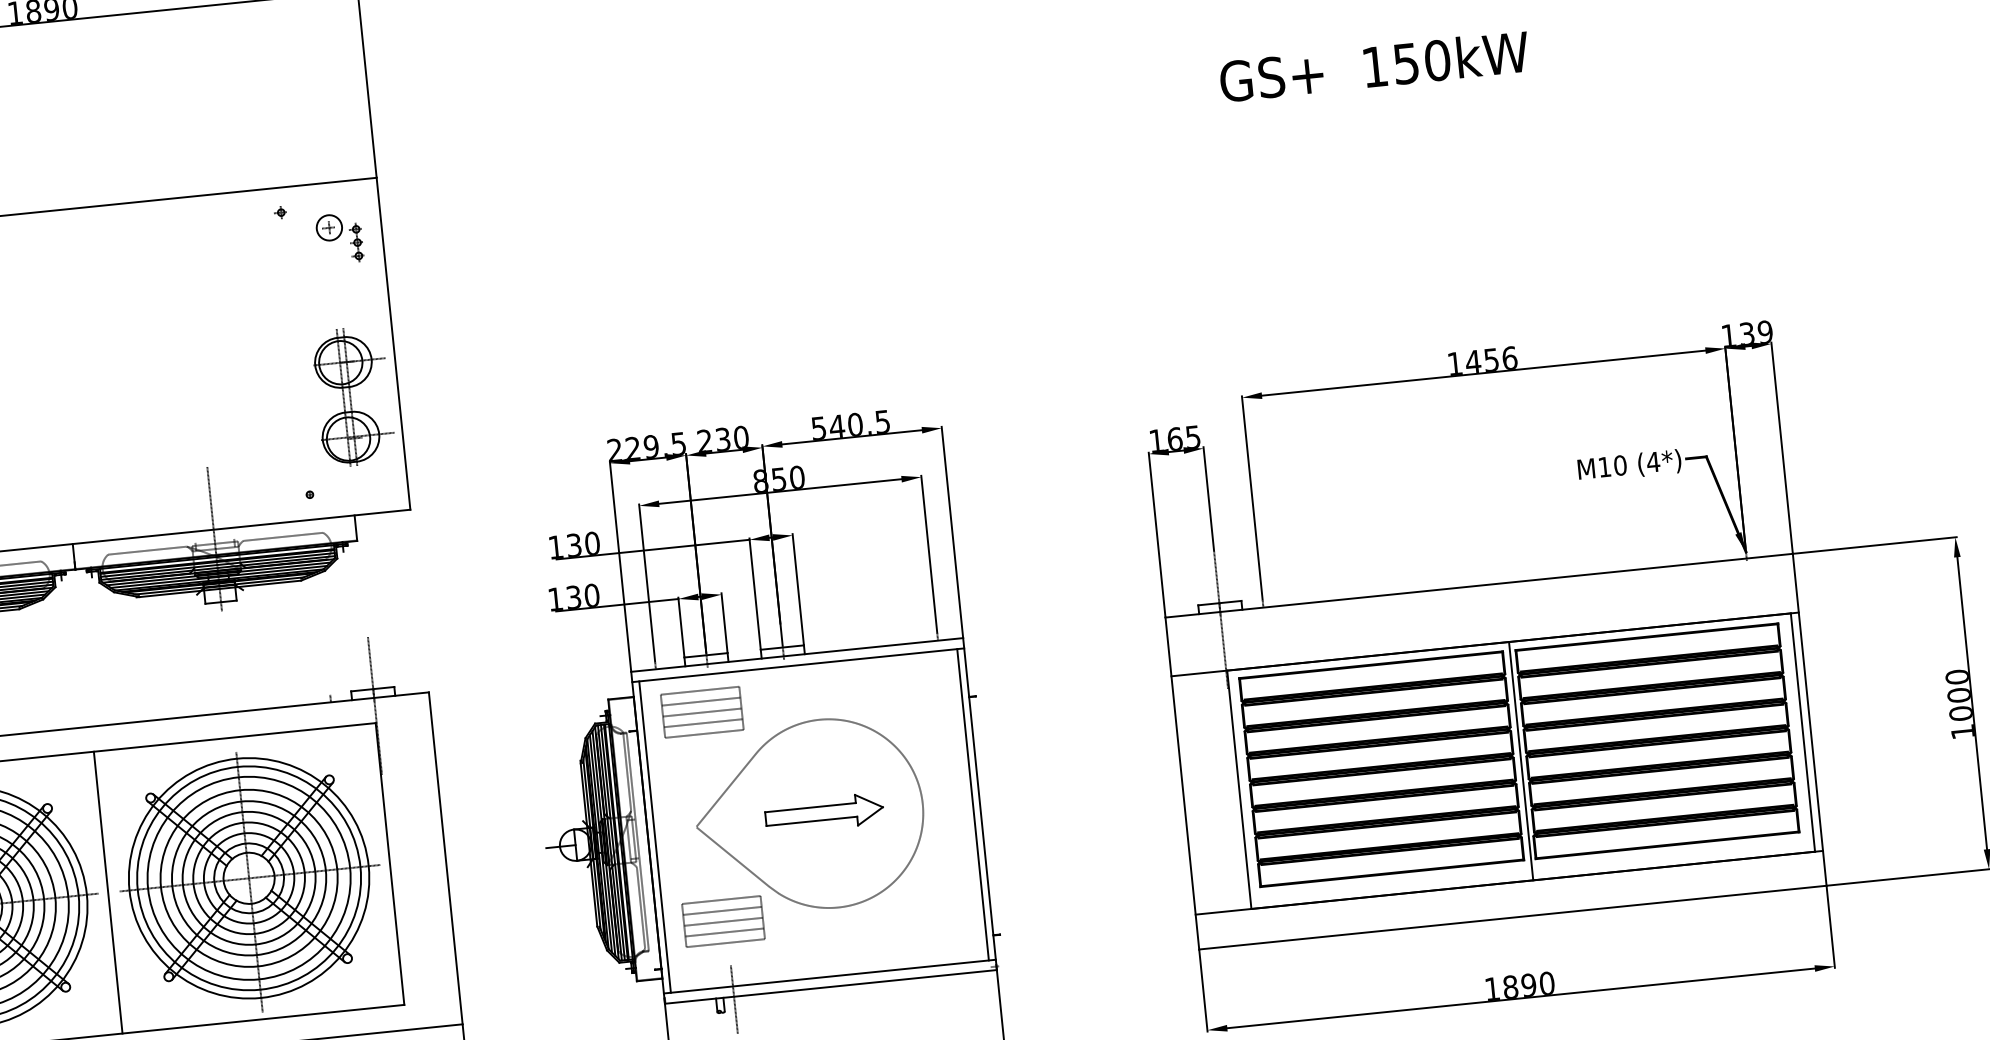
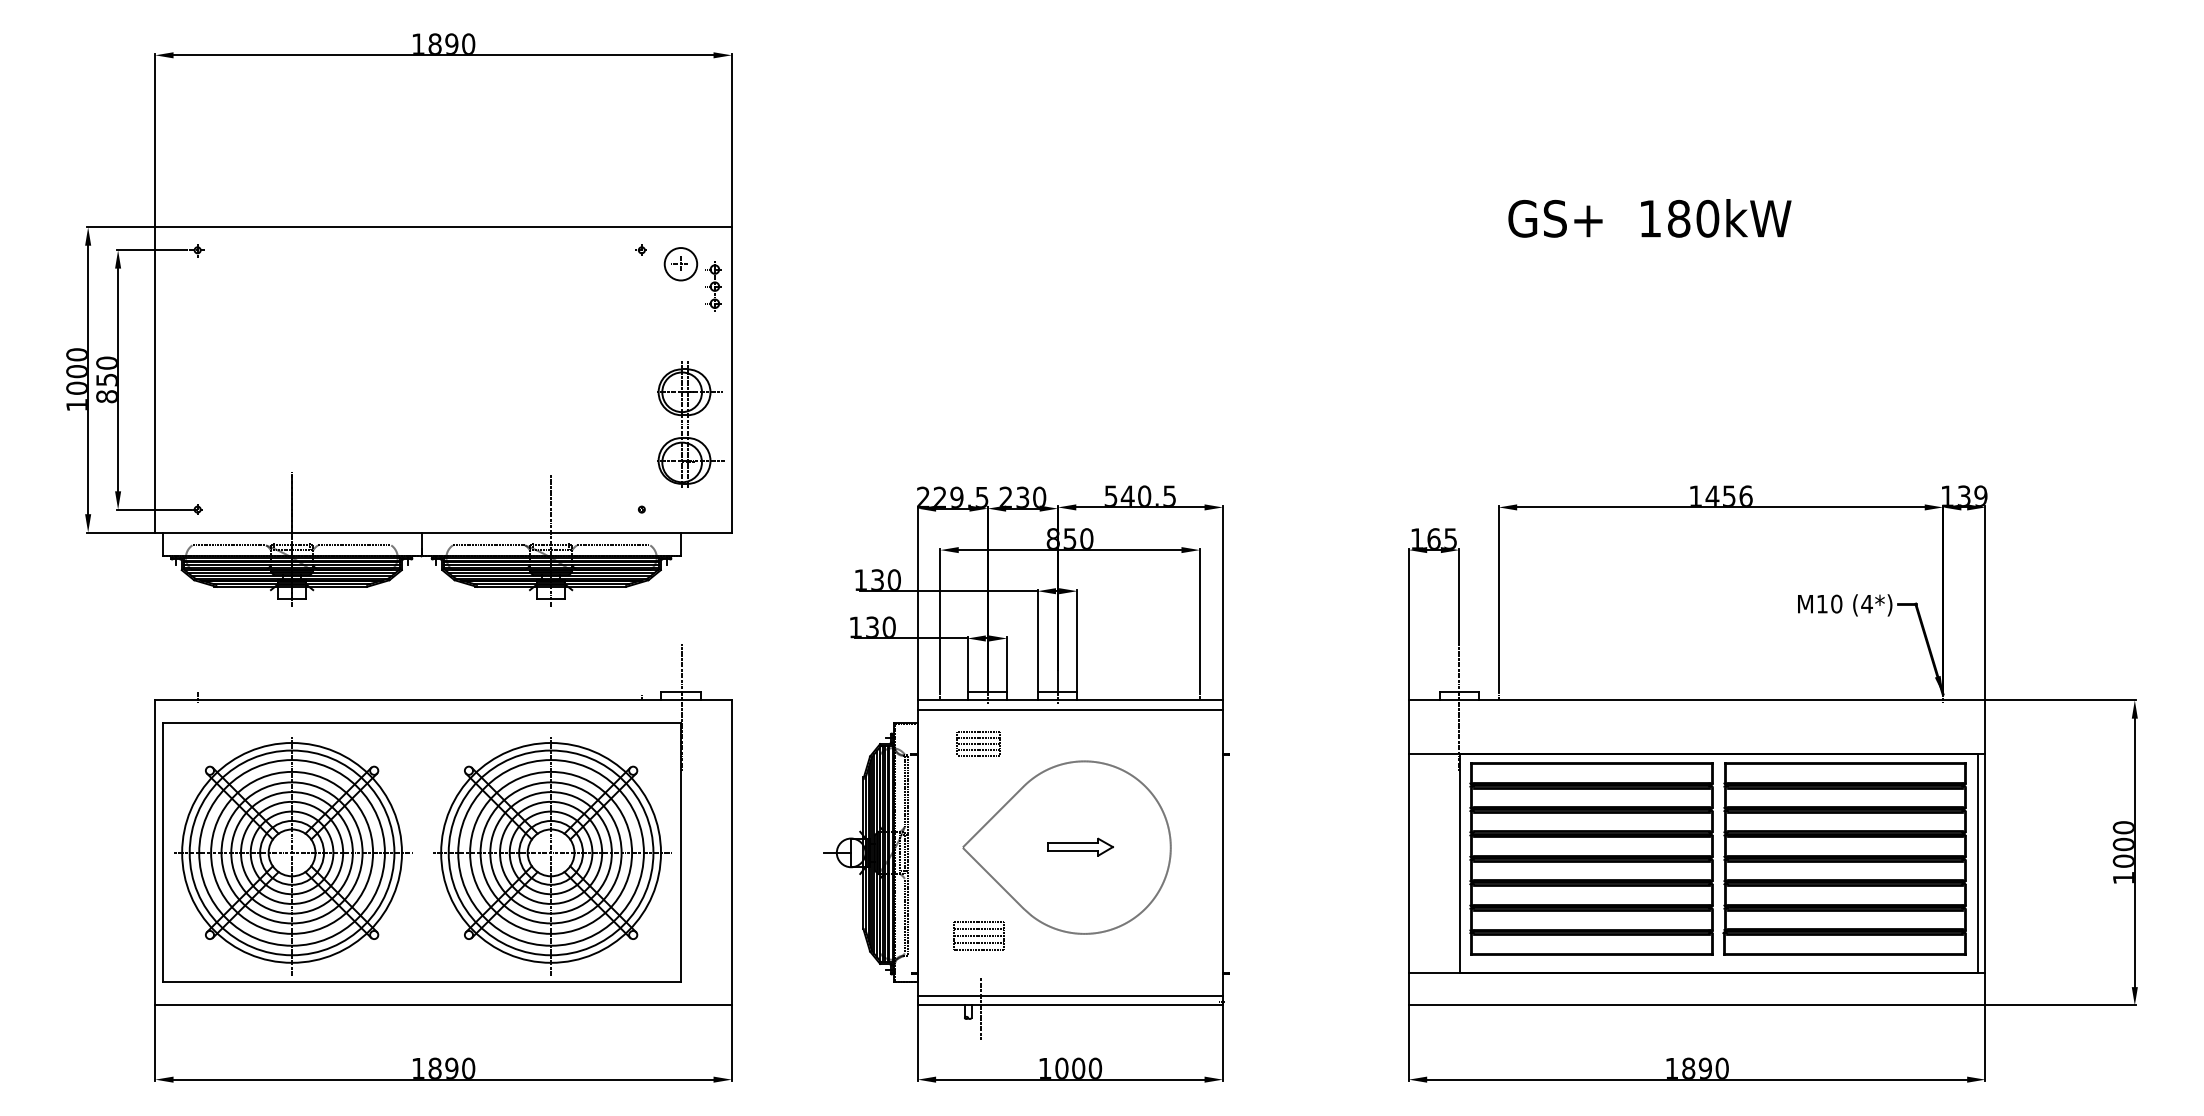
text: (1406, 63) -> (1679, 218), 150kW -> 180kW
part: (339, 238) -> (692, 279), size x1.4
part: (702, 712) -> (978, 743), size x0.6
line: (1521, 760) -> (1719, 863), removed
line: (973, 804) -> (1216, 852), removed
part: (824, 813) -> (1080, 847), size x0.6
line: (655, 836) -> (924, 852), removed
line: (108, 892) -> (421, 852), removed
part: (723, 920) -> (978, 935), size x0.7

